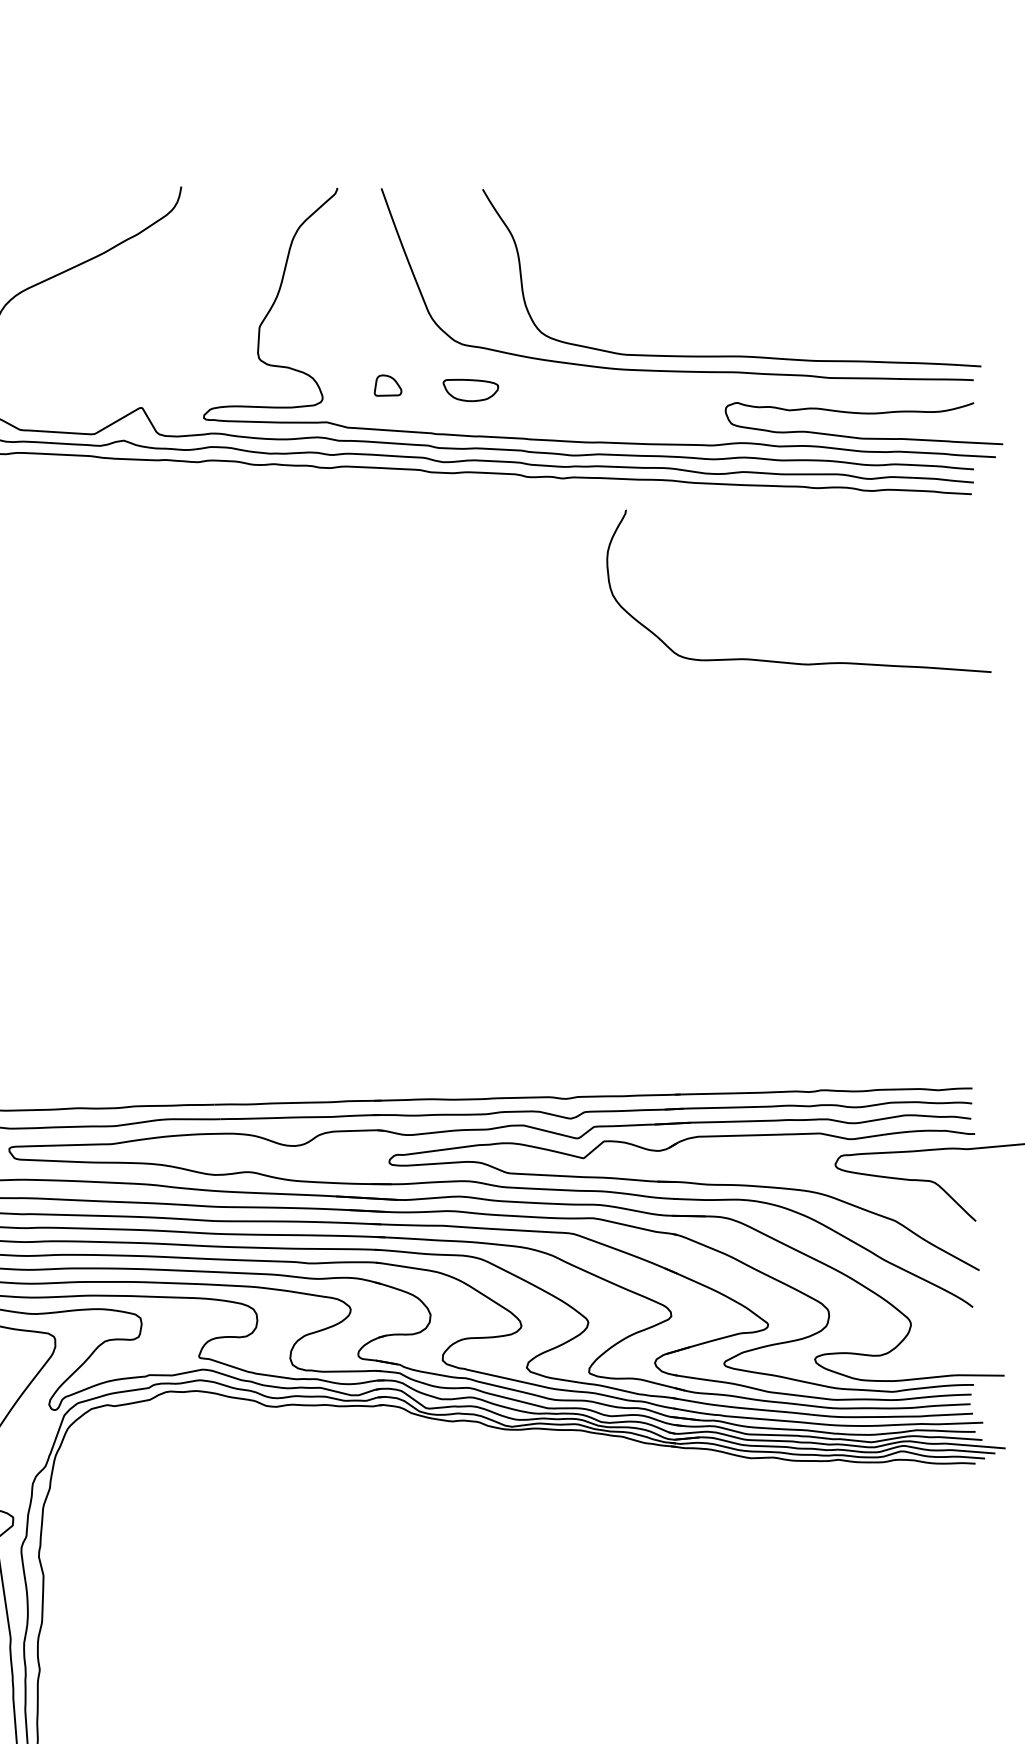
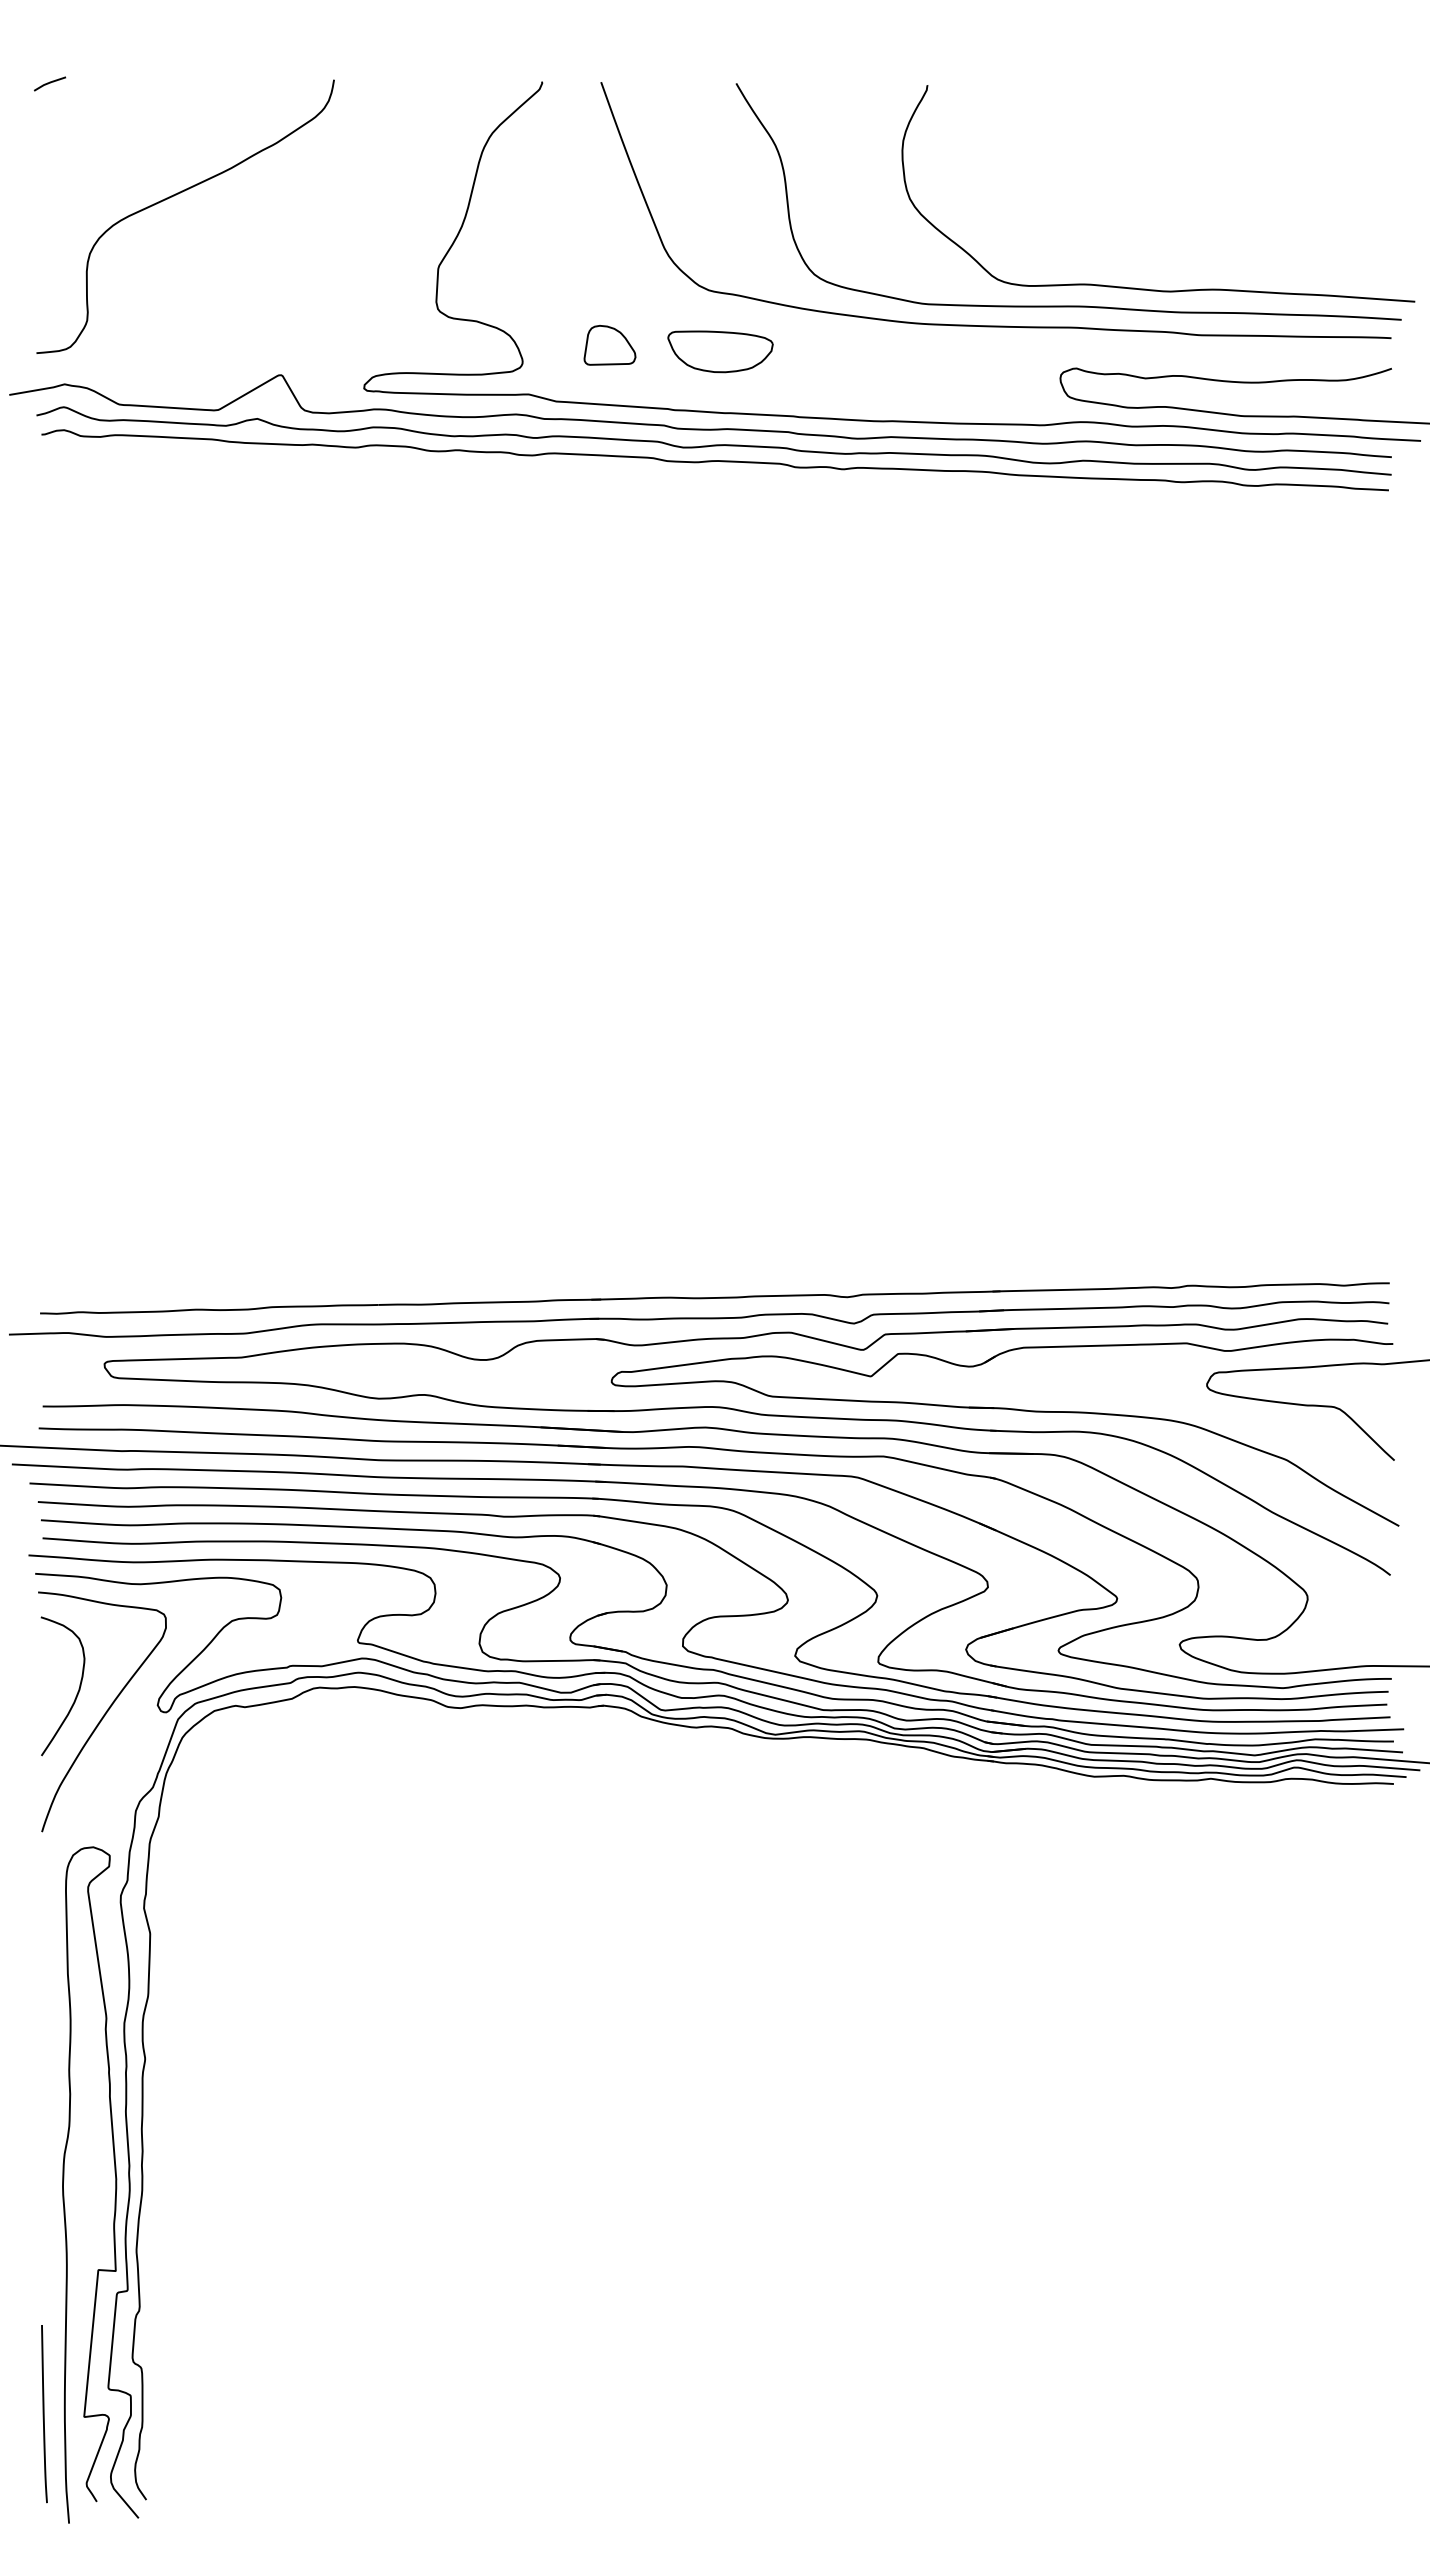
part: (387, 385) -> (609, 345), size x1.43
part: (470, 390) -> (720, 351), size x1.43
curve: (790, 662) -> (1146, 288), moved

